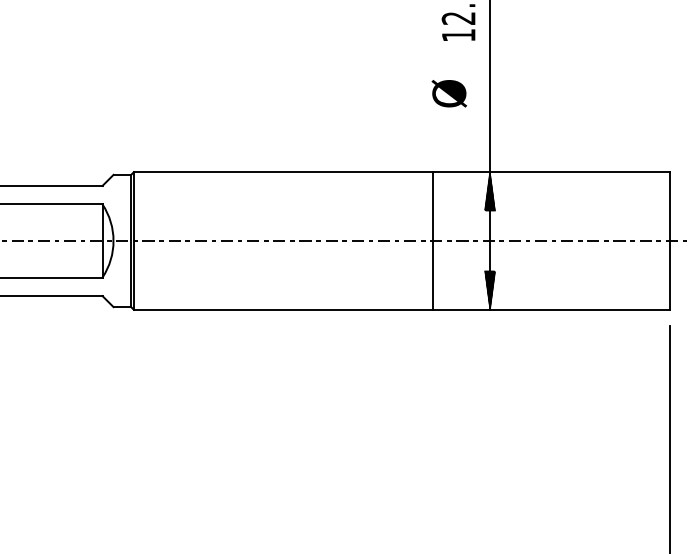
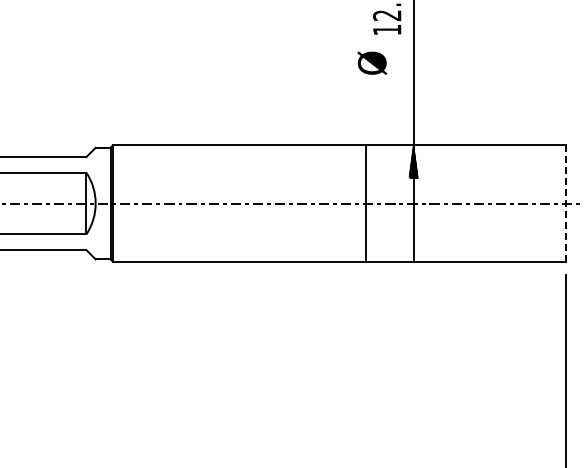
text: (449, 92) -> (372, 62), moved
line: (669, 242) -> (565, 204), solid -> dashed
hatch: (489, 290) -> (413, 245), removed

